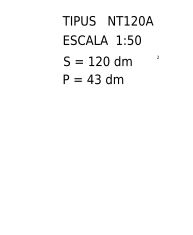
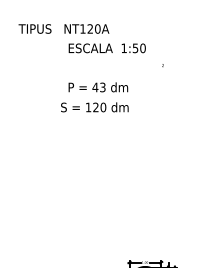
text: (107, 20) -> (63, 28), moved
text: (97, 61) -> (94, 107), moved

